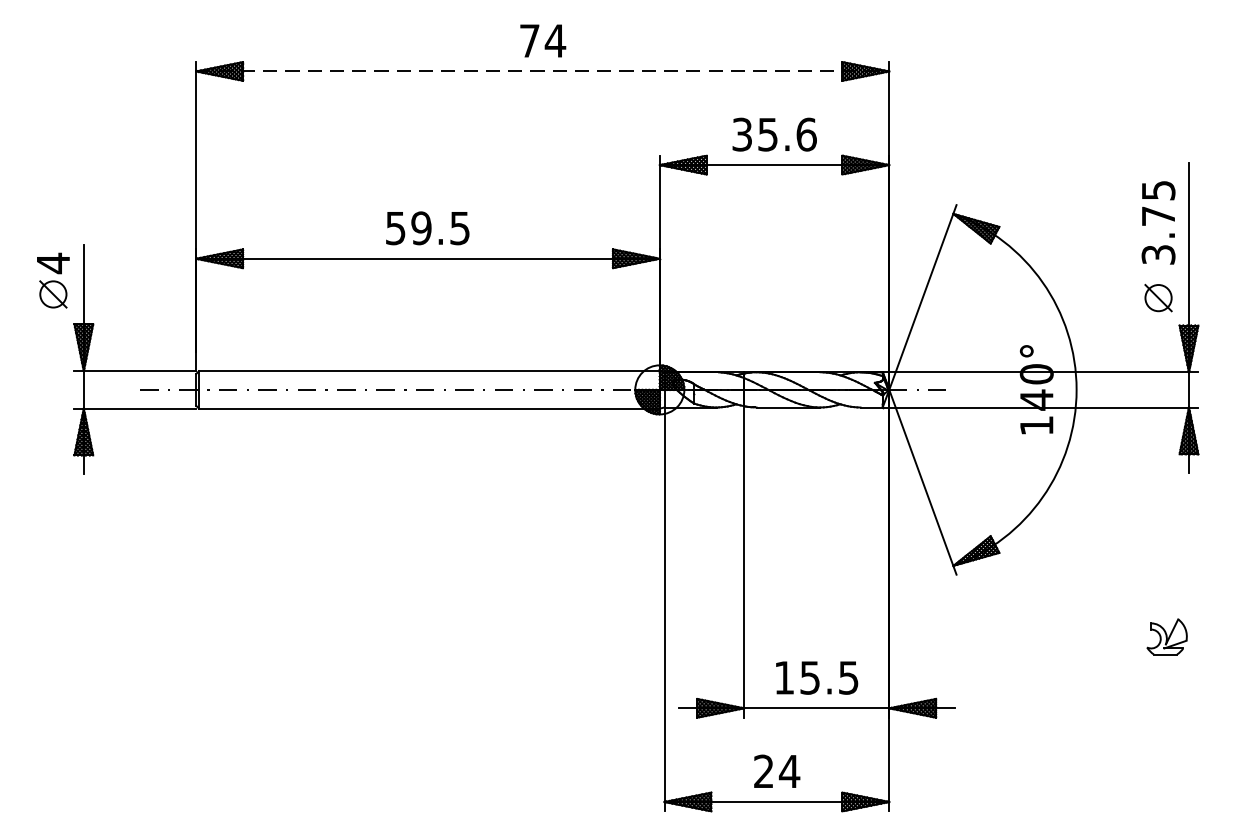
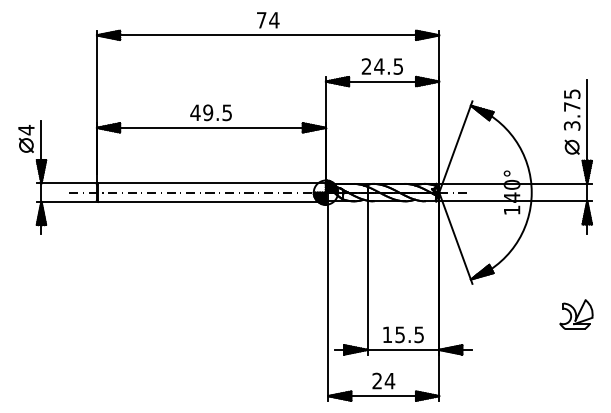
line: (543, 71) -> (268, 35), dashed -> solid
text: (774, 134) -> (382, 66), 35.6 -> 24.5
text: (395, 227) -> (195, 112), 59.5 -> 49.5
part: (1167, 636) -> (576, 314), size x1.67

